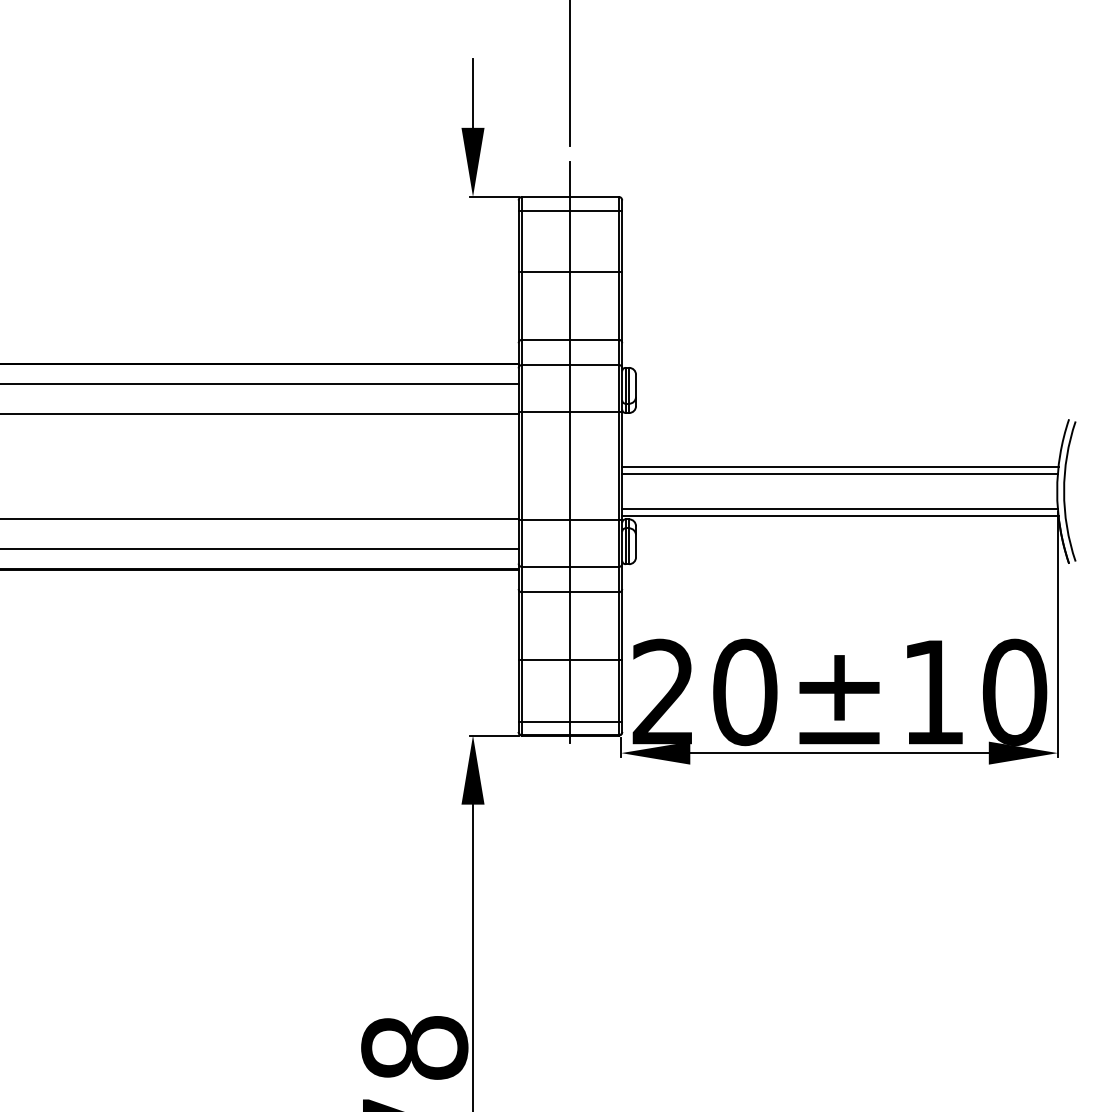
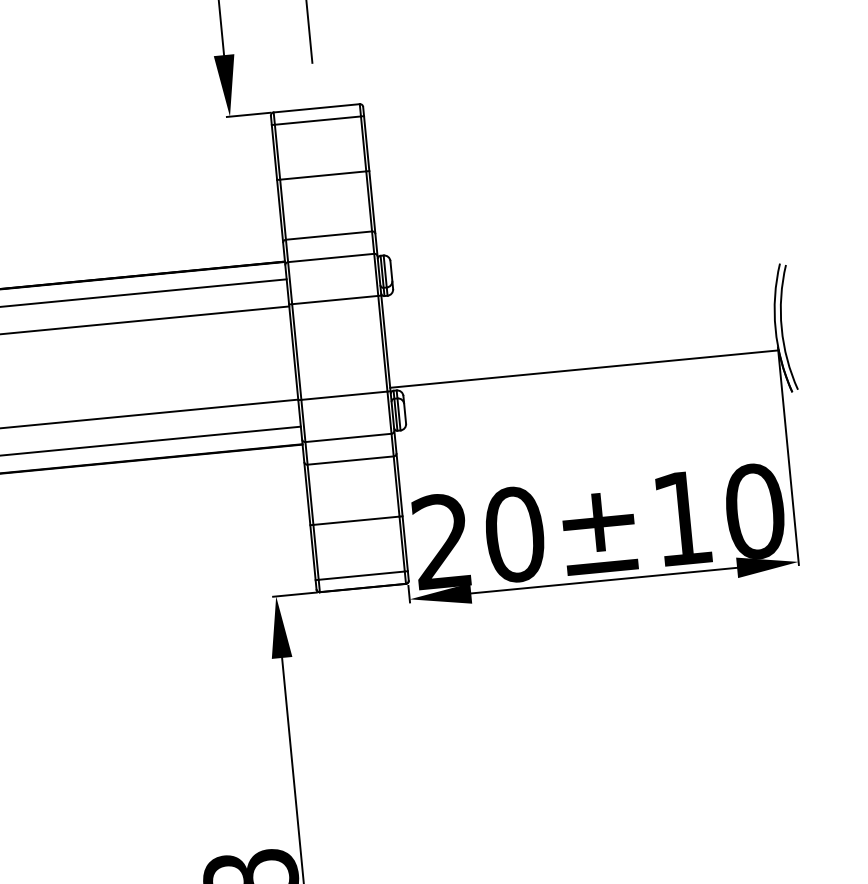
line: (570, 452) -> (338, 335), removed
line: (840, 467) -> (580, 326), removed
line: (839, 474) -> (580, 332), removed
line: (839, 508) -> (583, 362), removed

